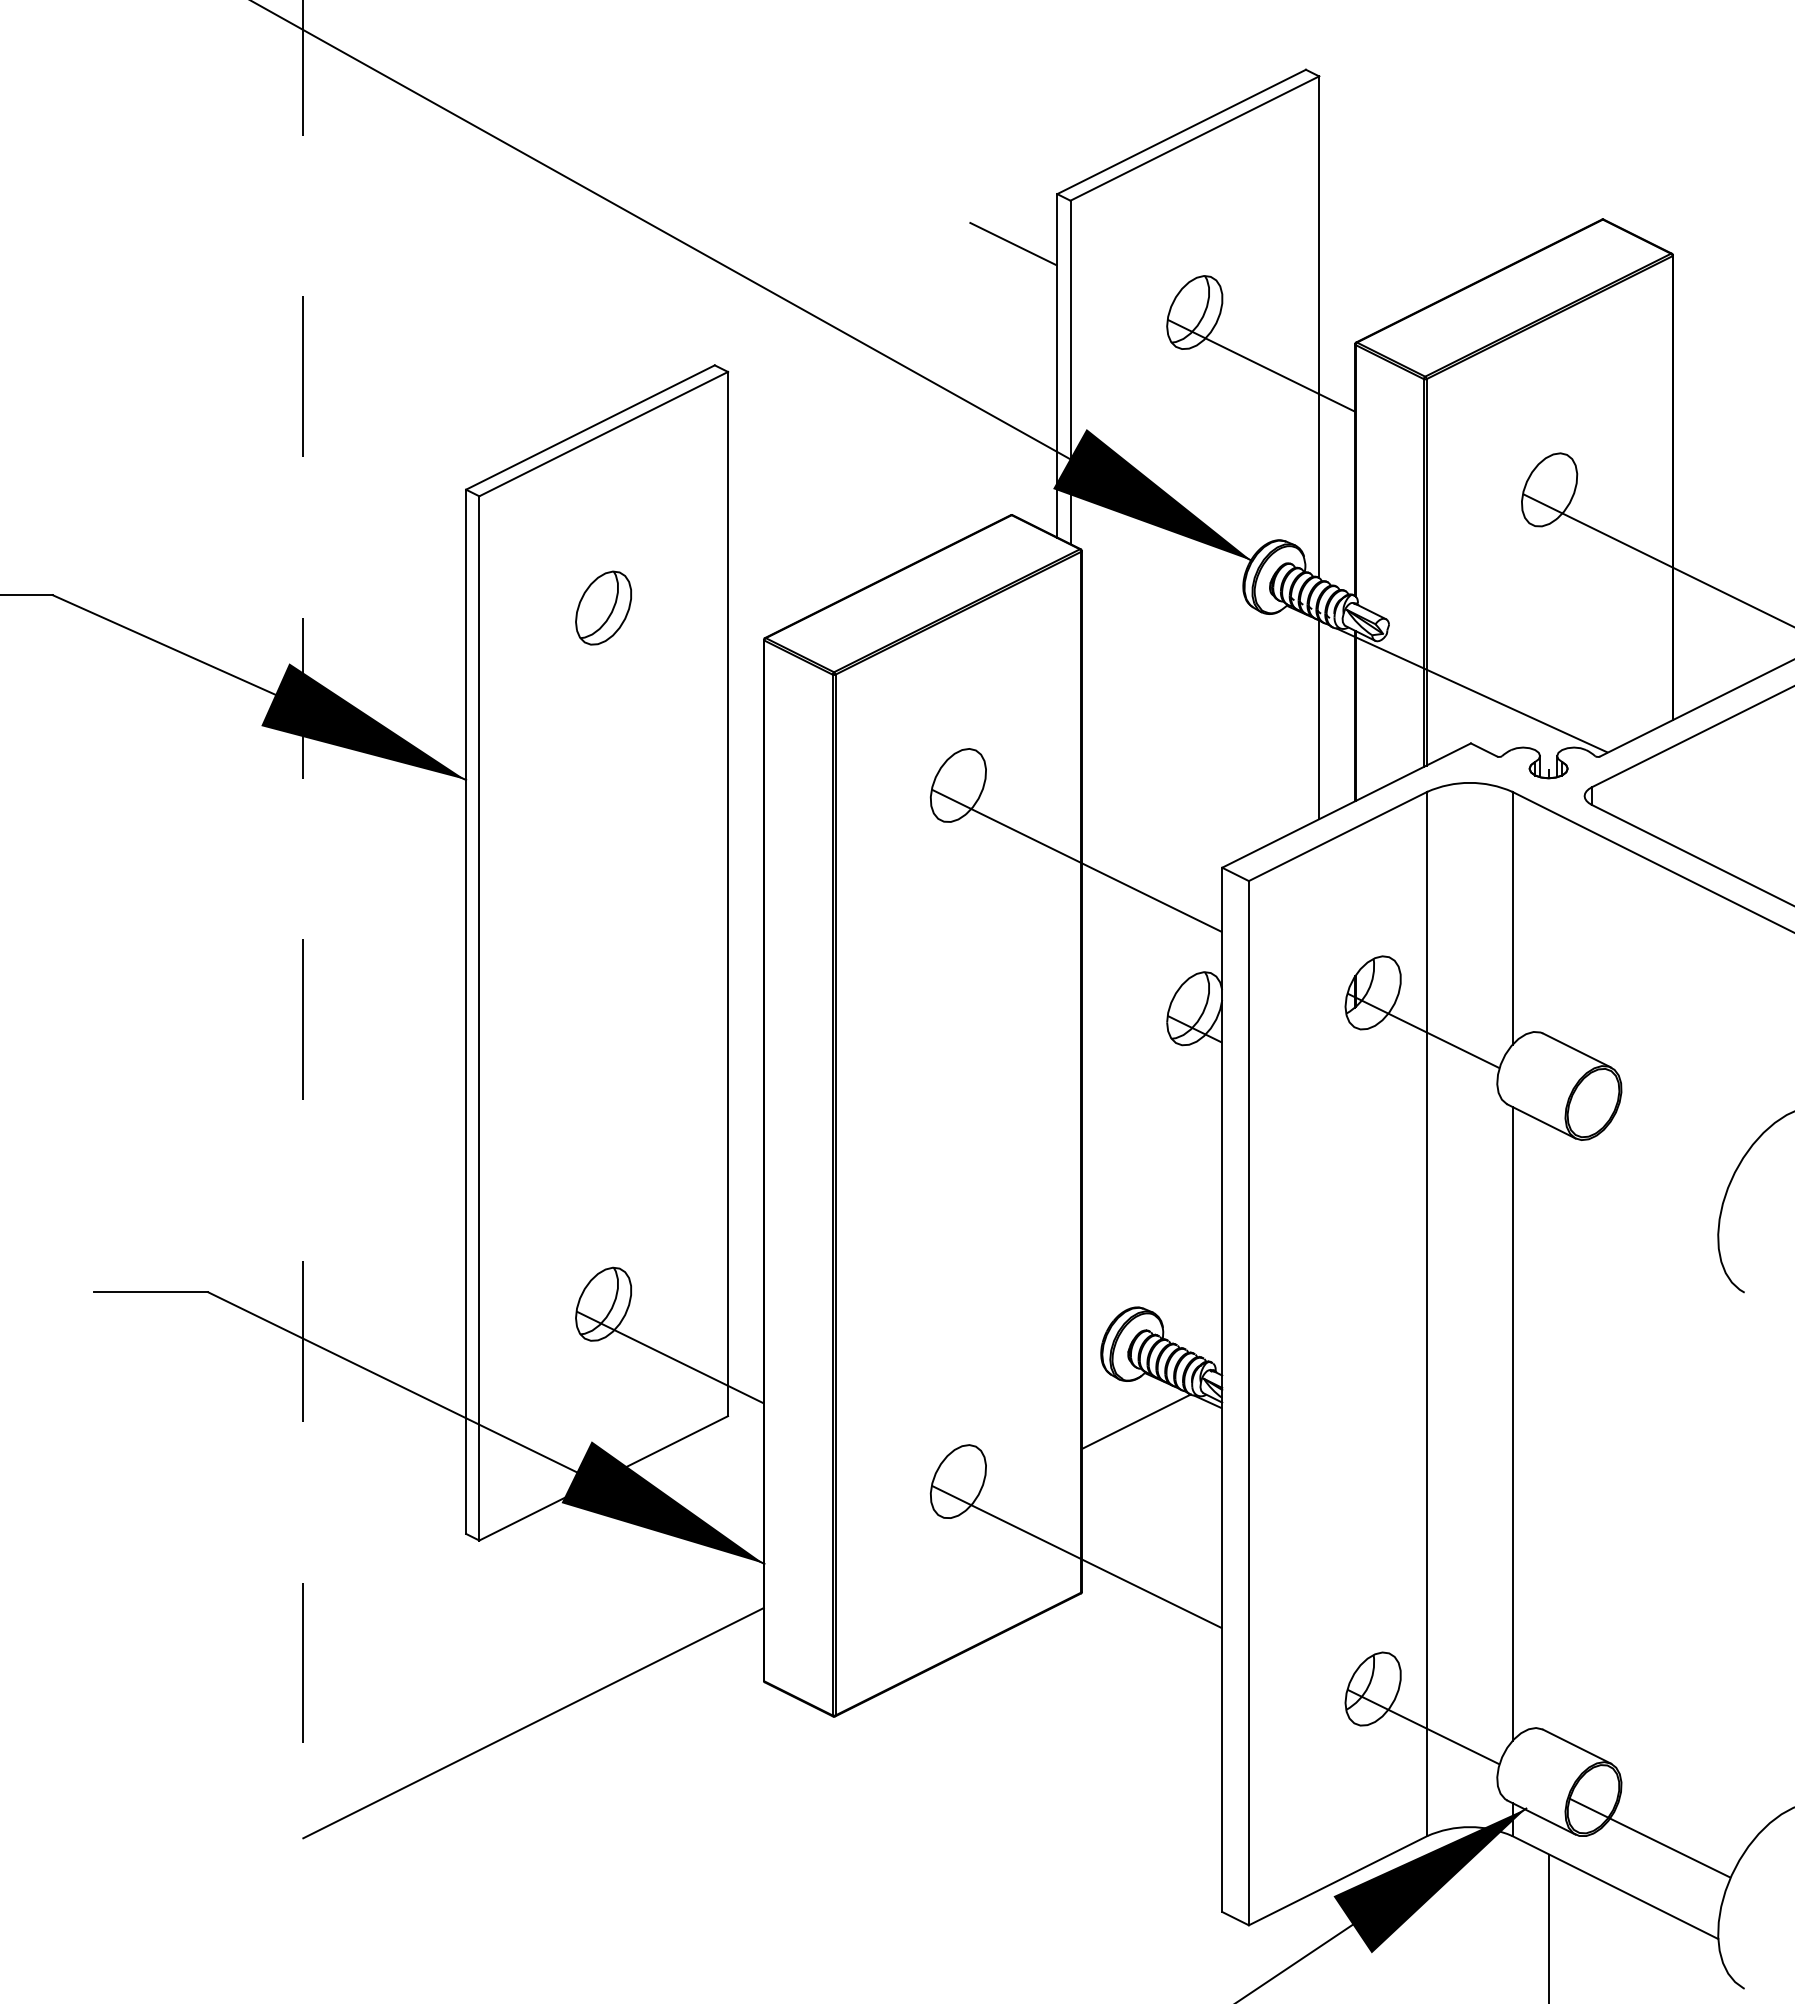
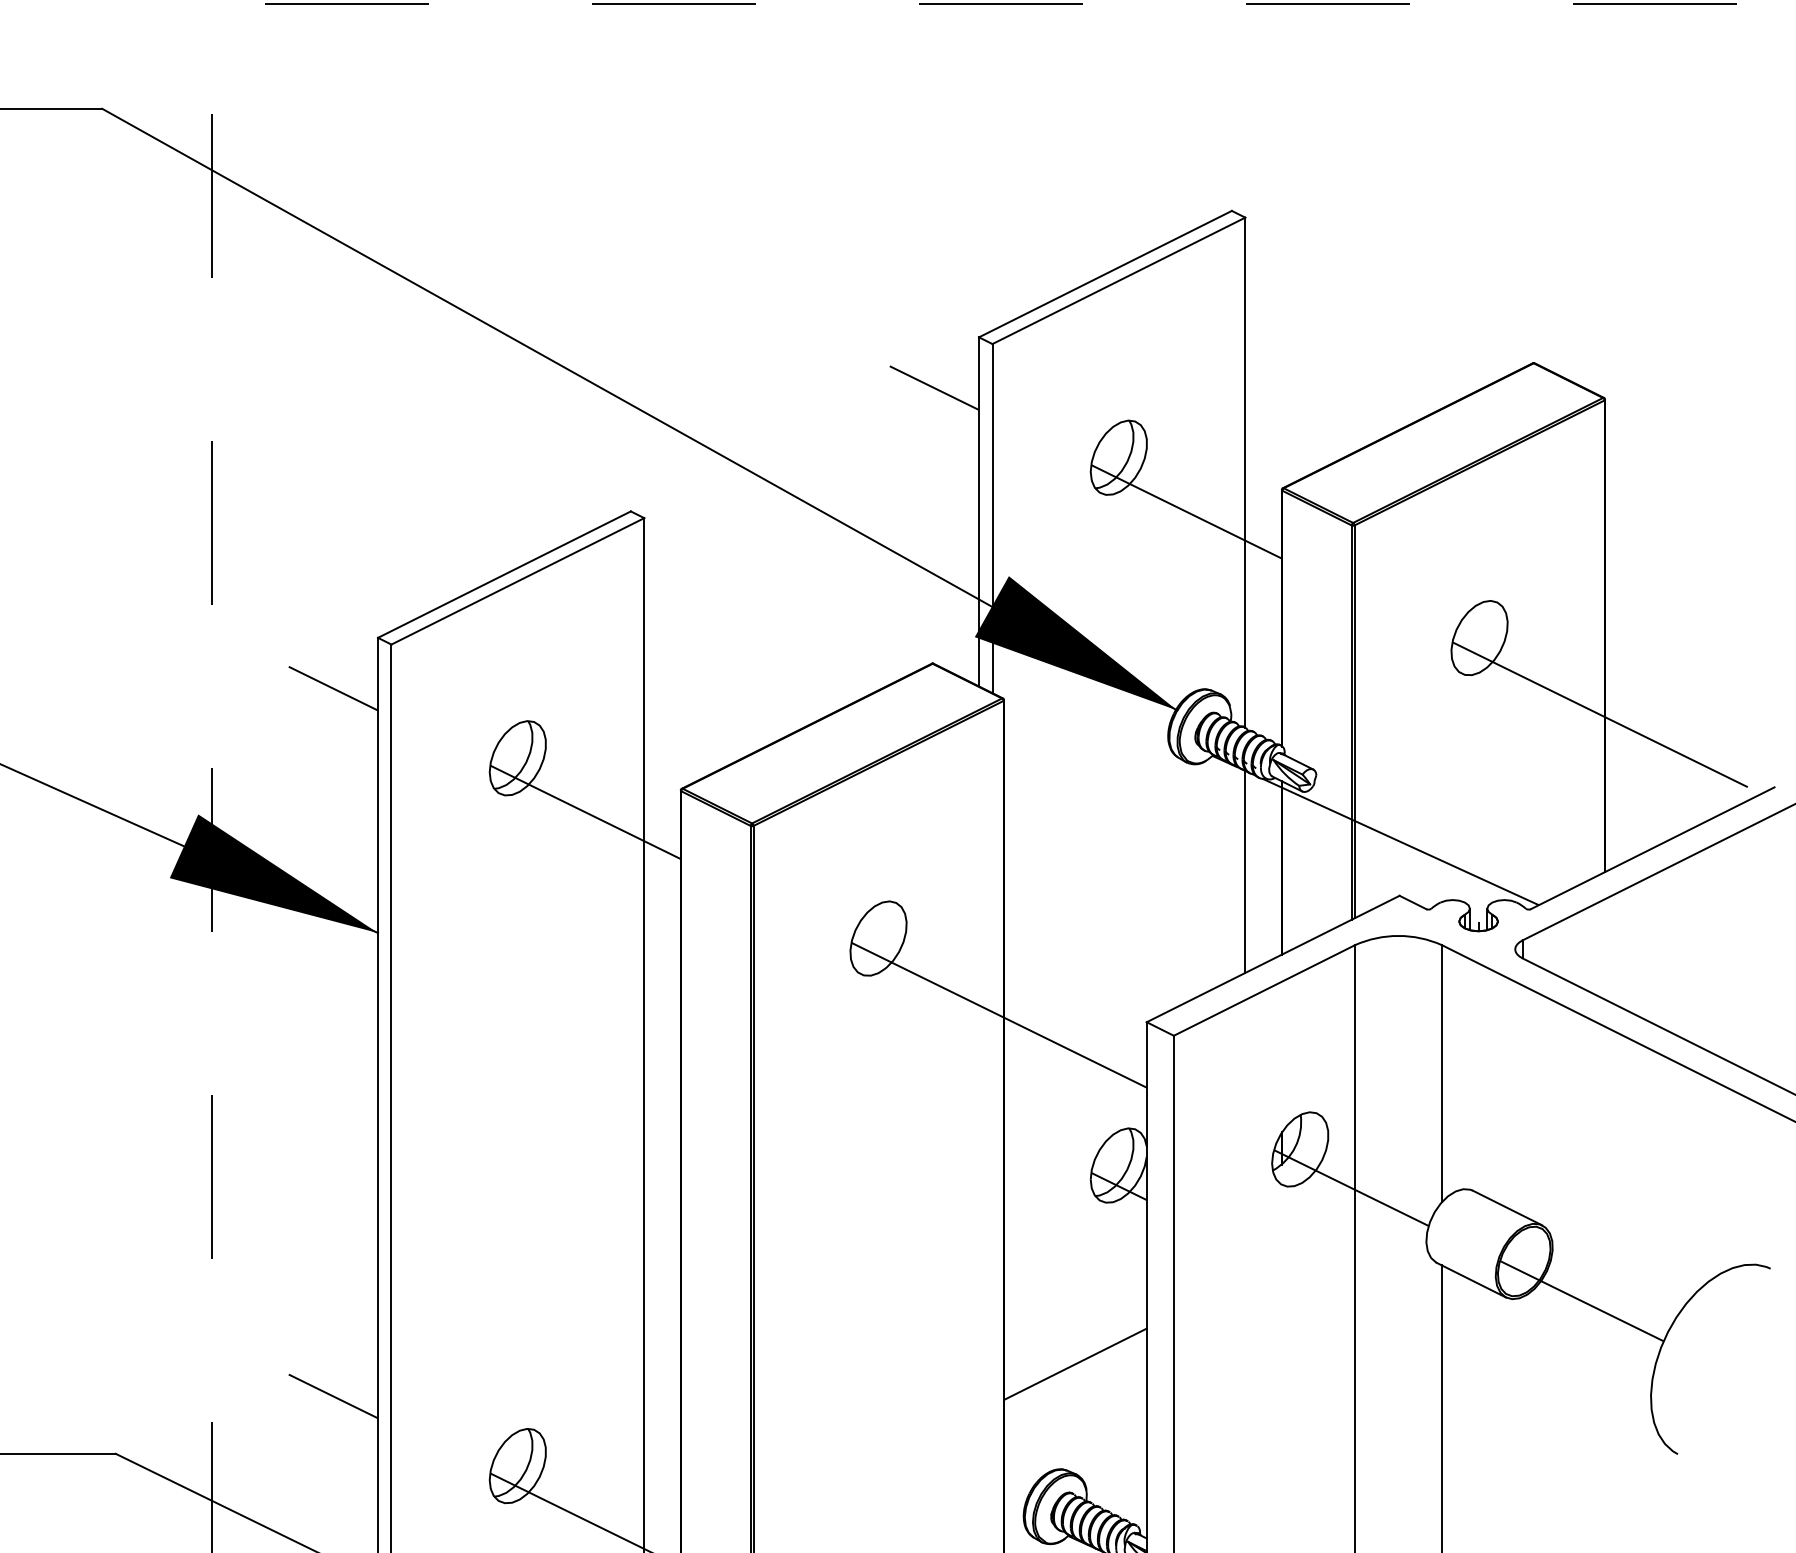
line: (422, 539) -> (333, 688), added
line: (669, 661) -> (584, 812), added
line: (1649, 1141) -> (1581, 1300), added
line: (1151, 1204) -> (1074, 1364), added
line: (422, 1235) -> (333, 1396), added

